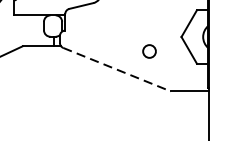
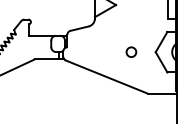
circle: (149, 50) -> (131, 51), moved
line: (118, 70) -> (107, 77), dashed -> solid

